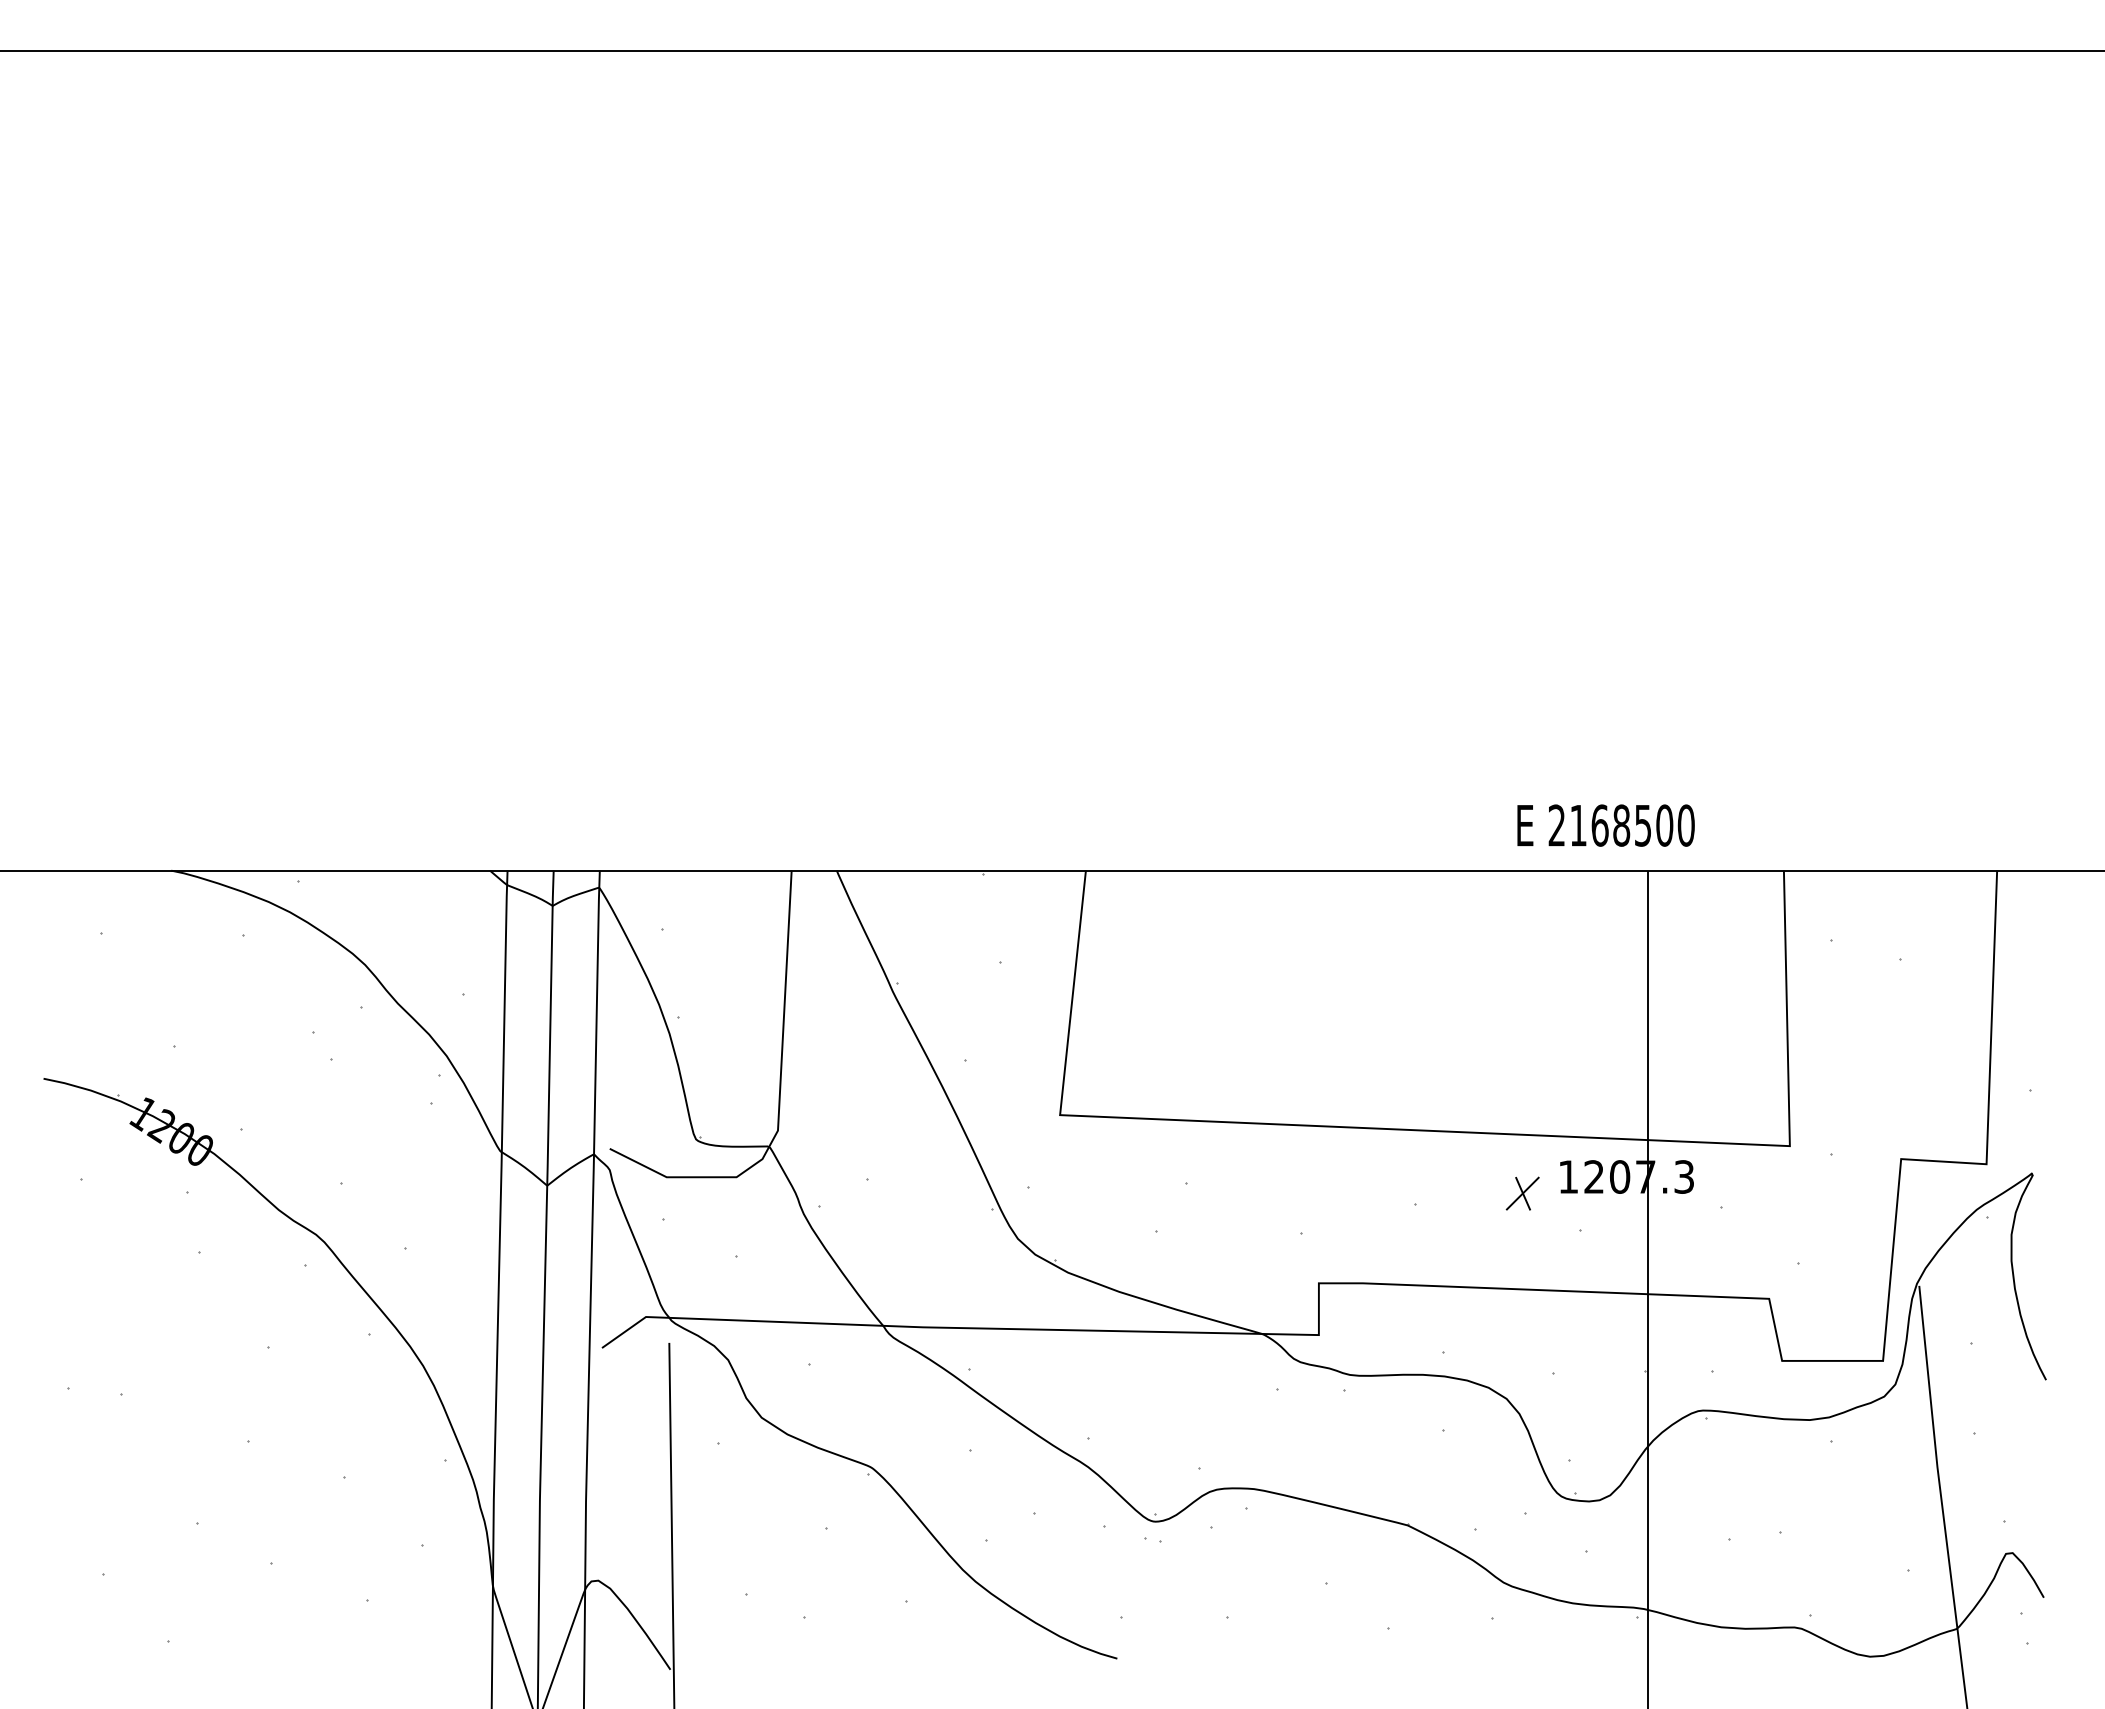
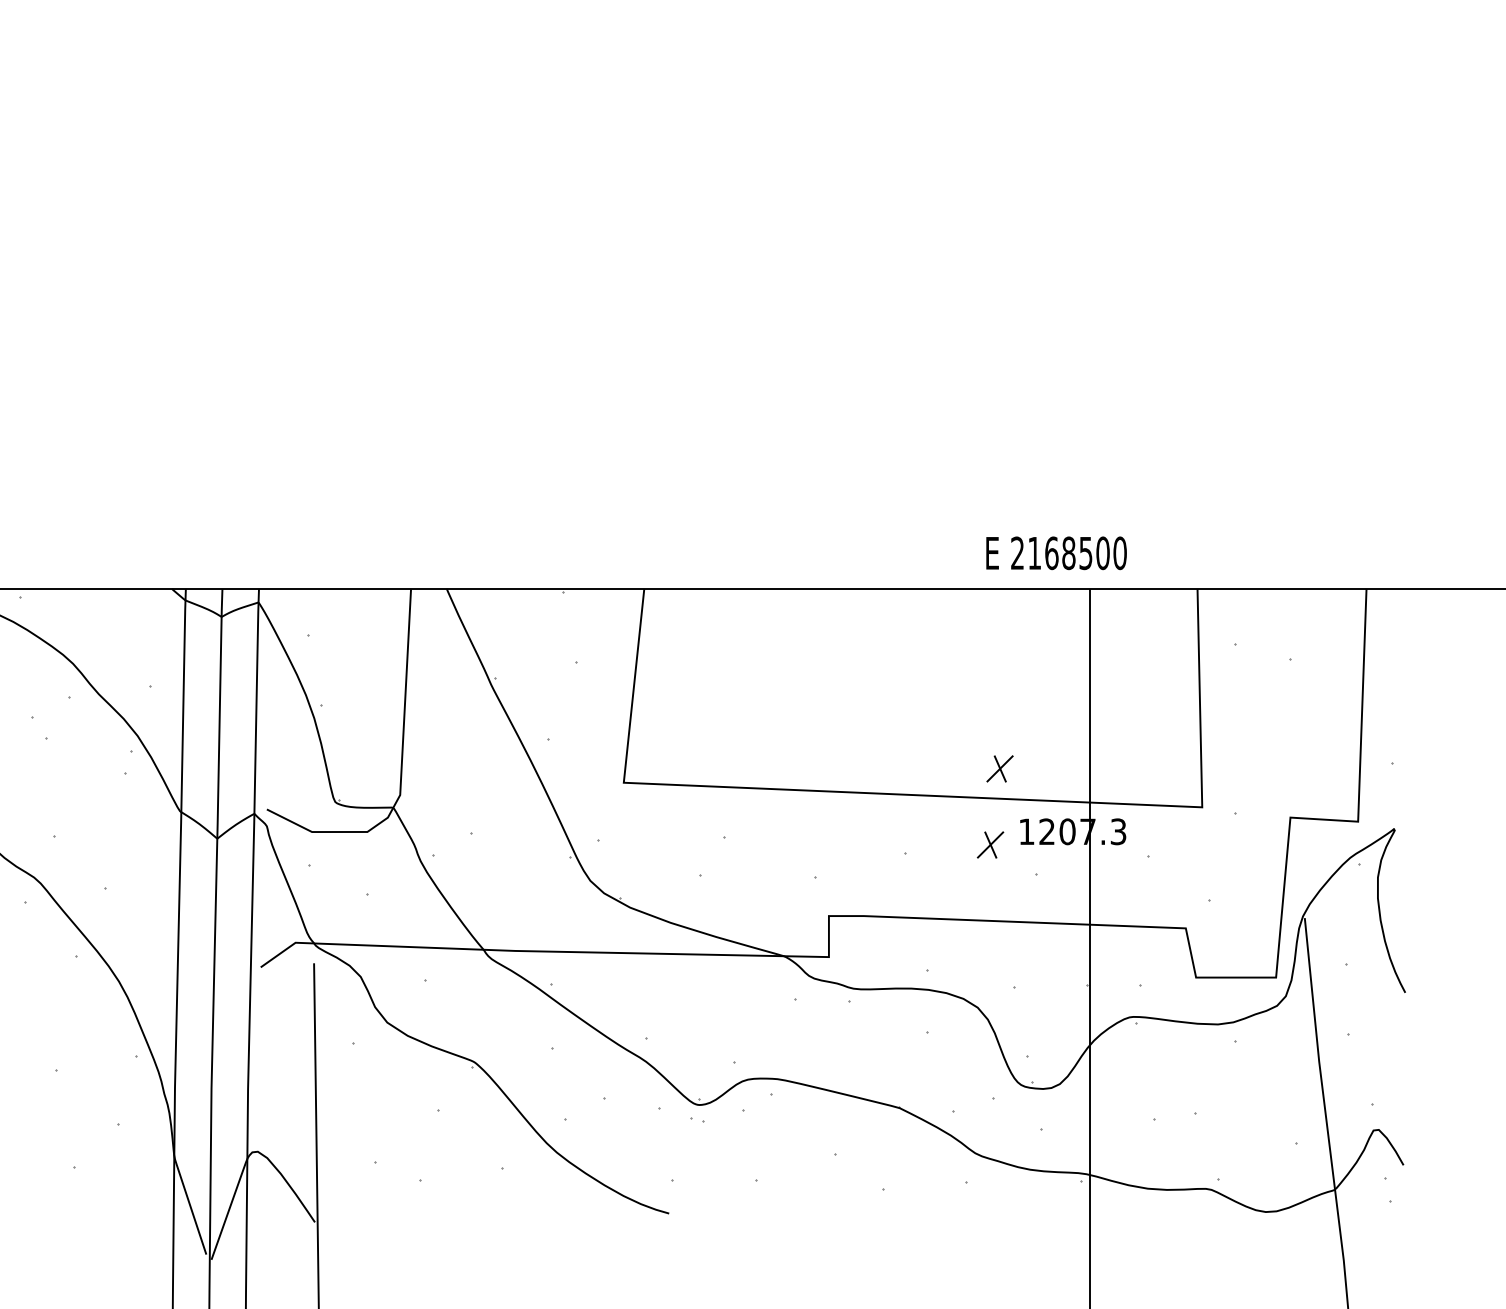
part: (1534, 1097) -> (999, 768), added

